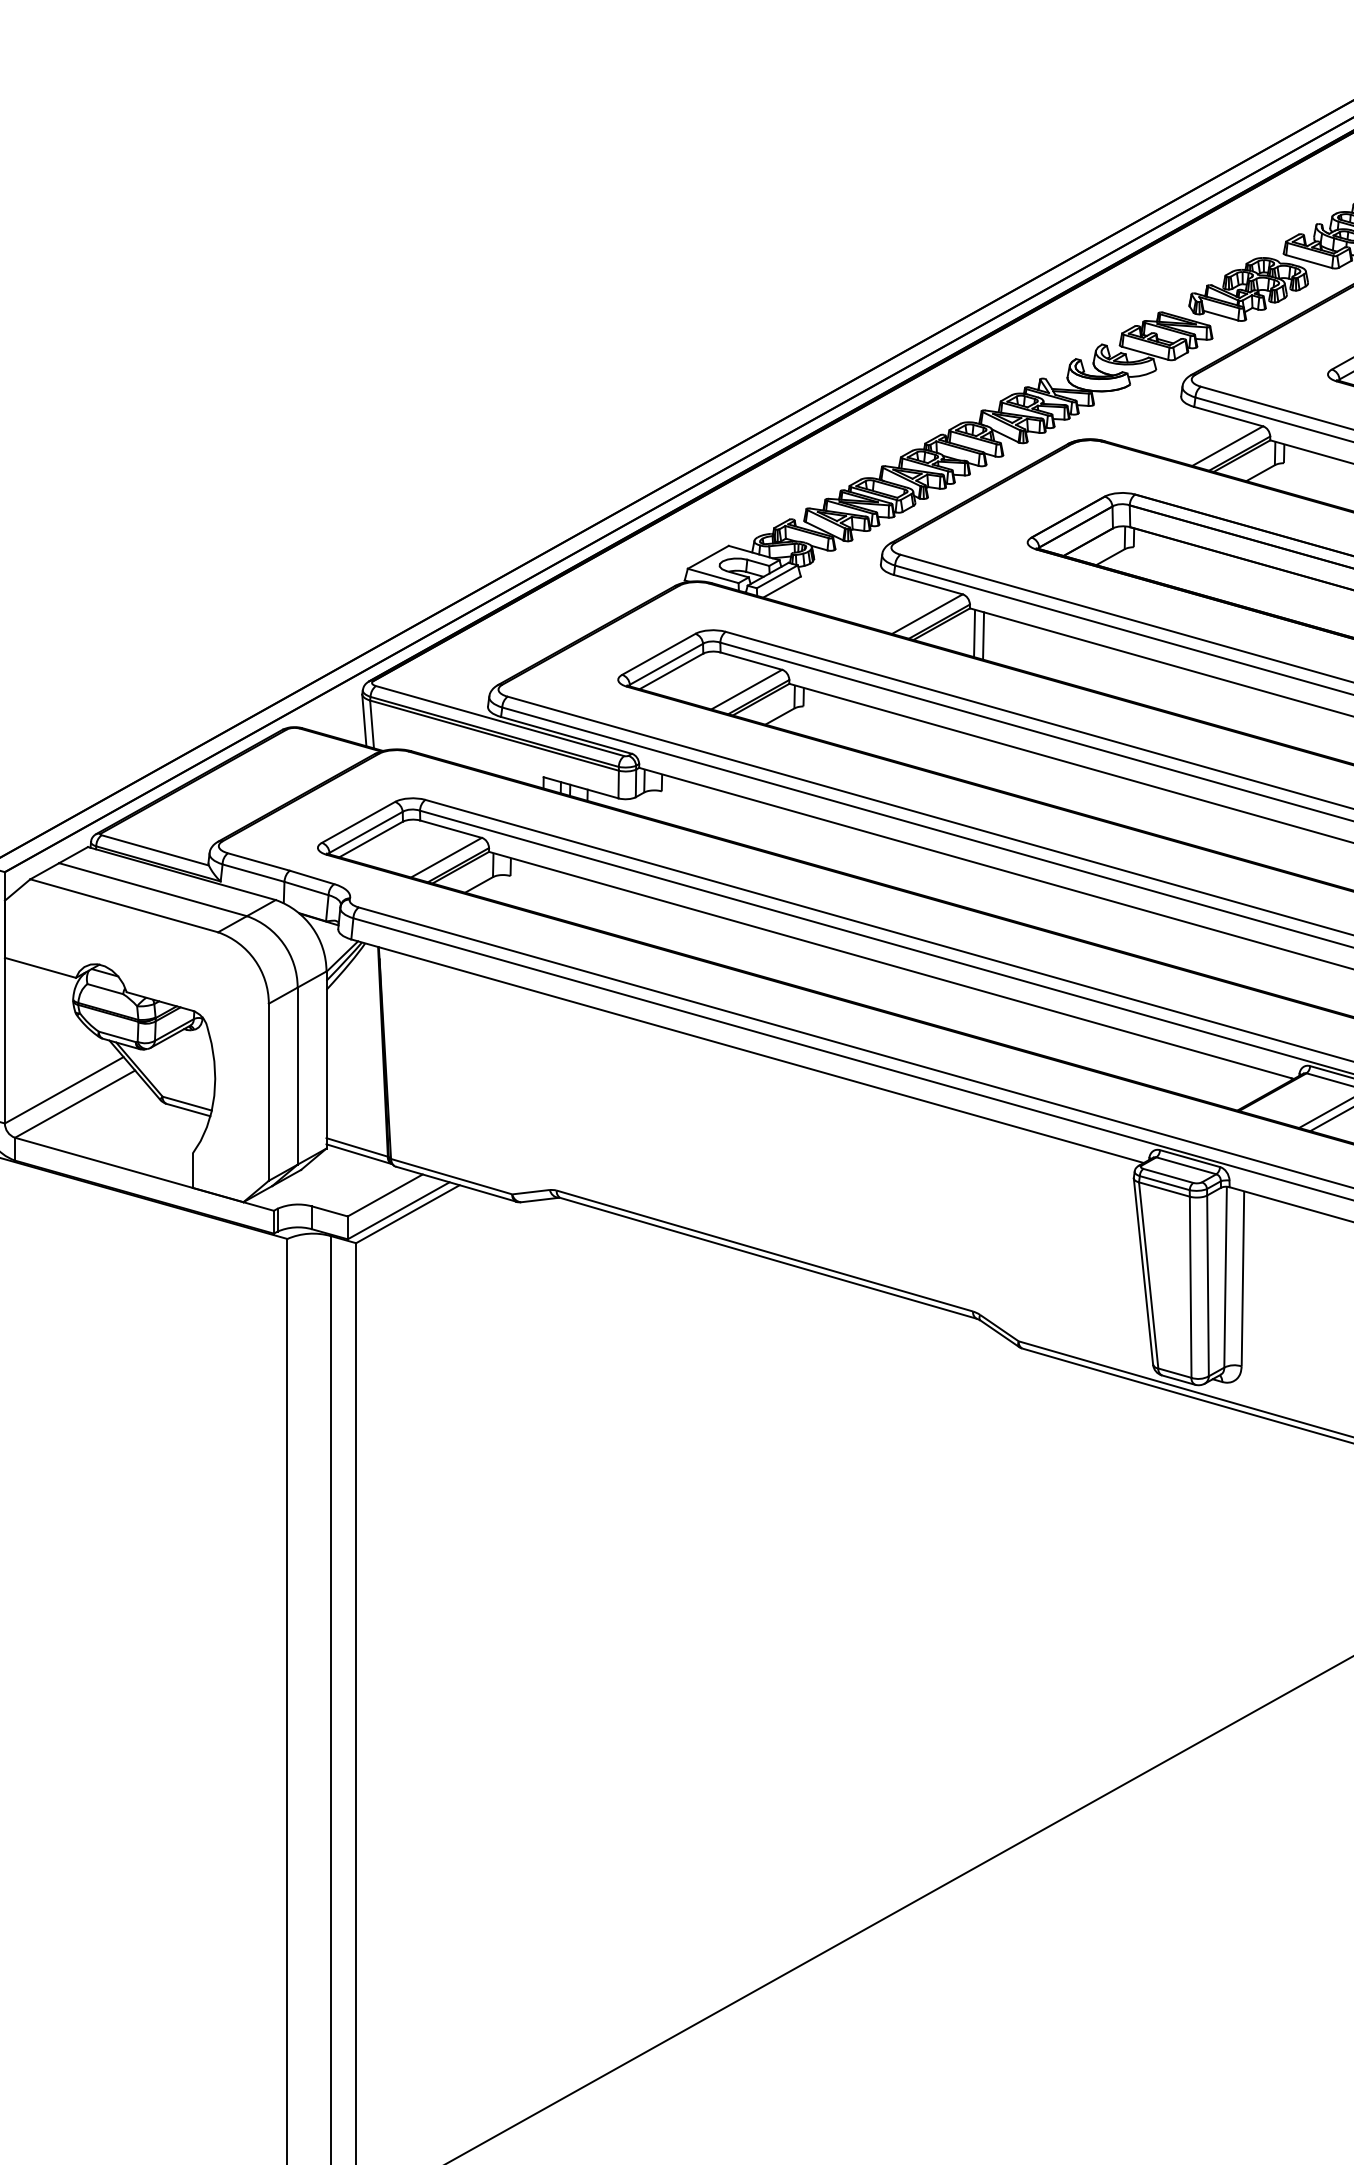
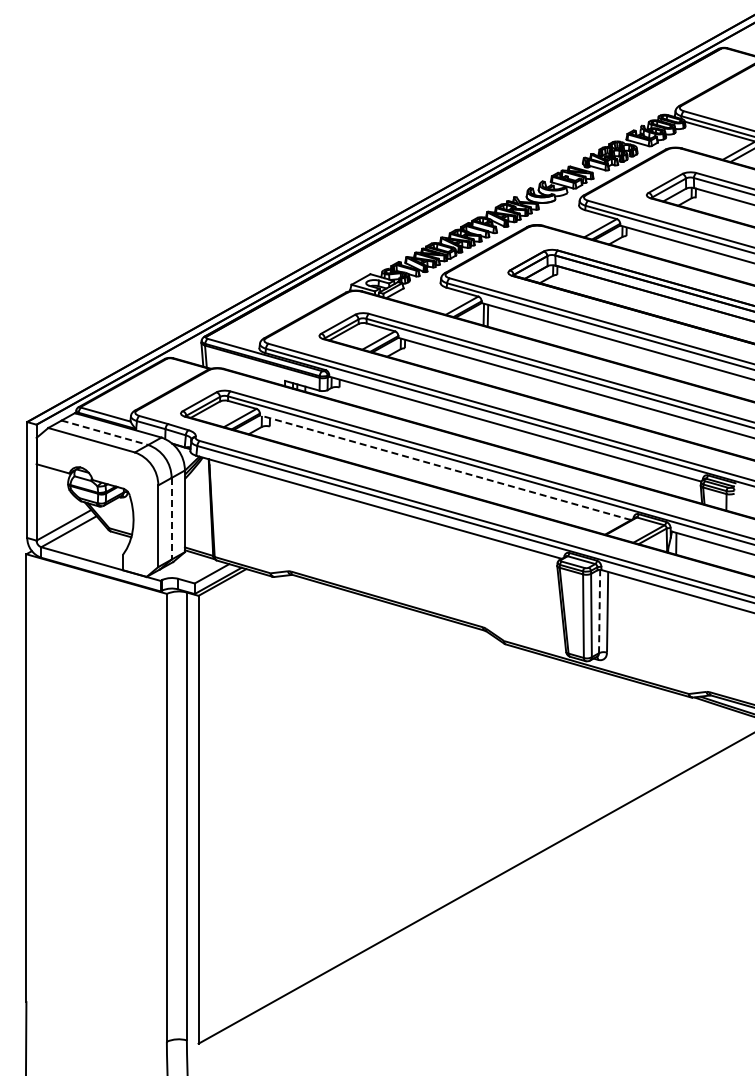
line: (152, 889) -> (104, 432), solid -> dashed
line: (891, 964) -> (445, 467), solid -> dashed
line: (297, 1075) -> (171, 518), solid -> dashed
line: (1225, 1277) -> (599, 611), solid -> dashed

